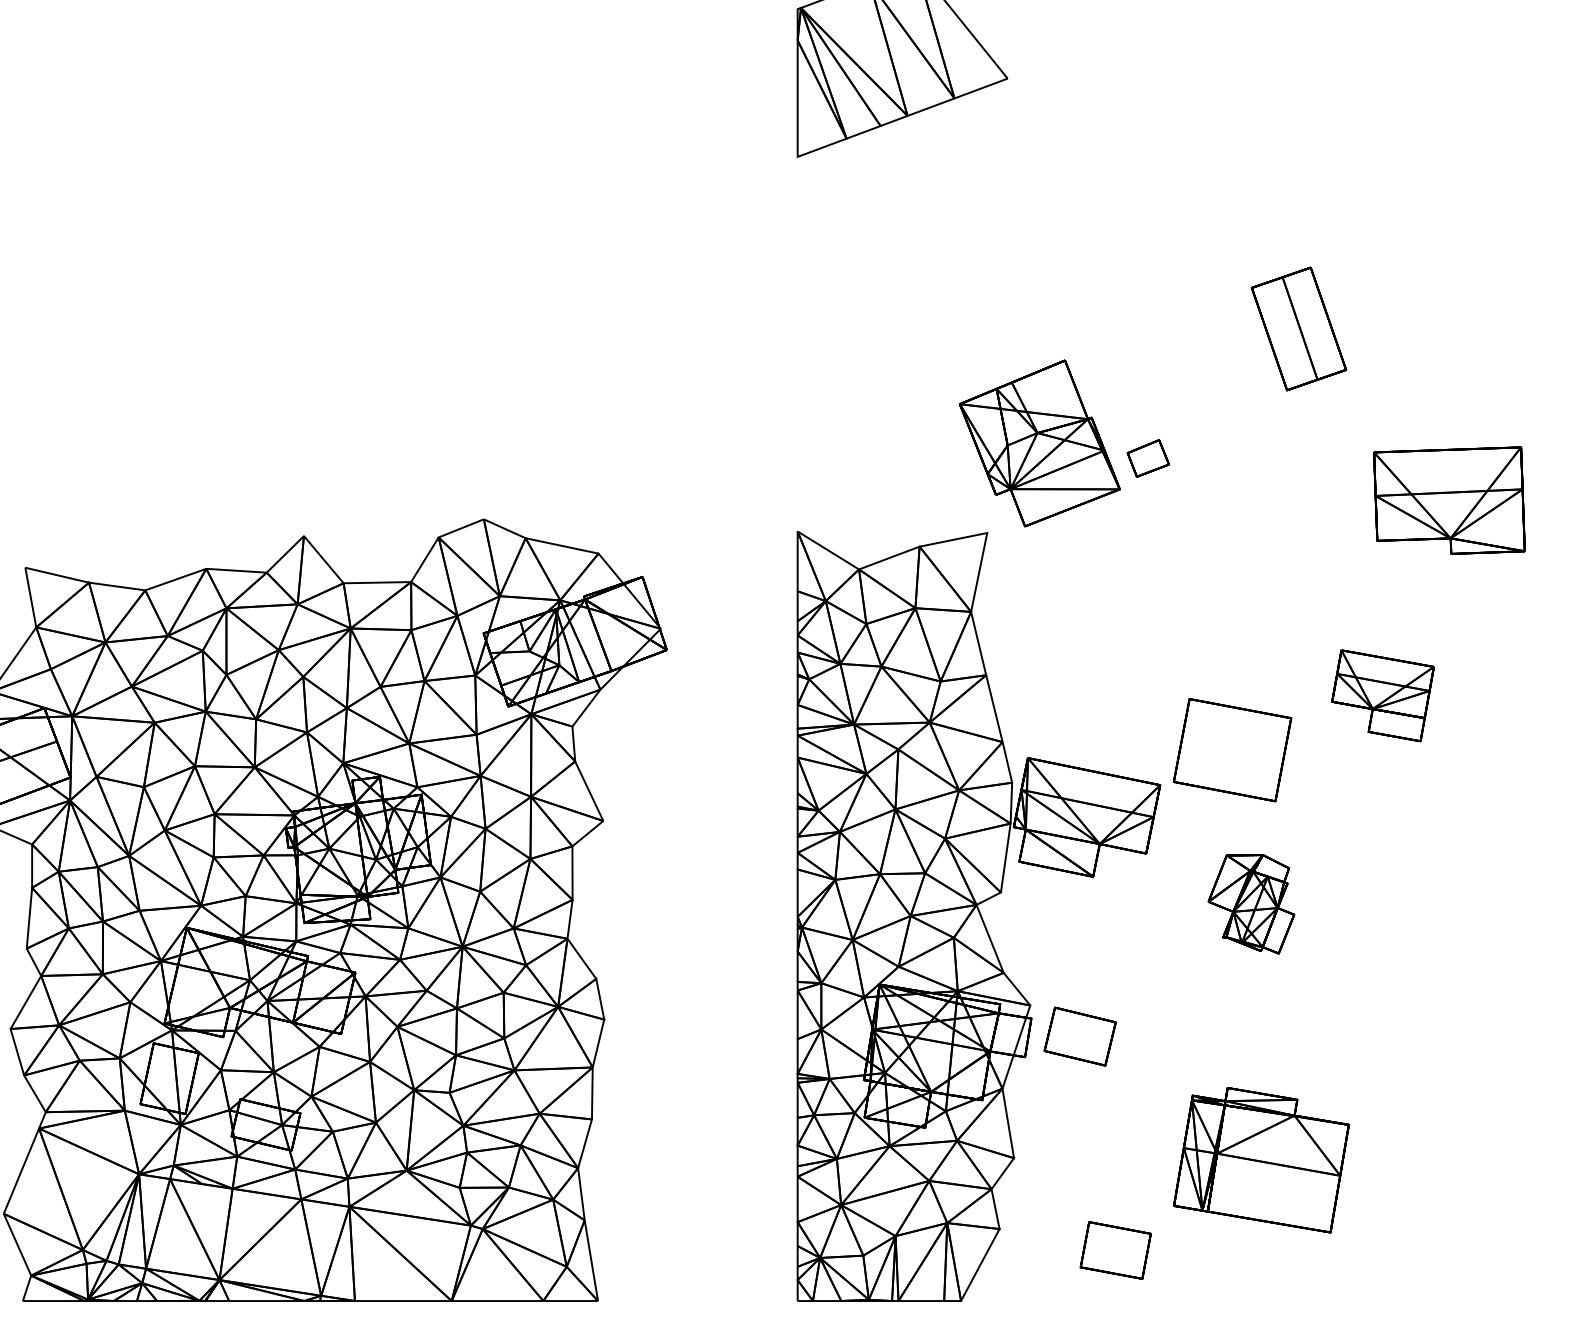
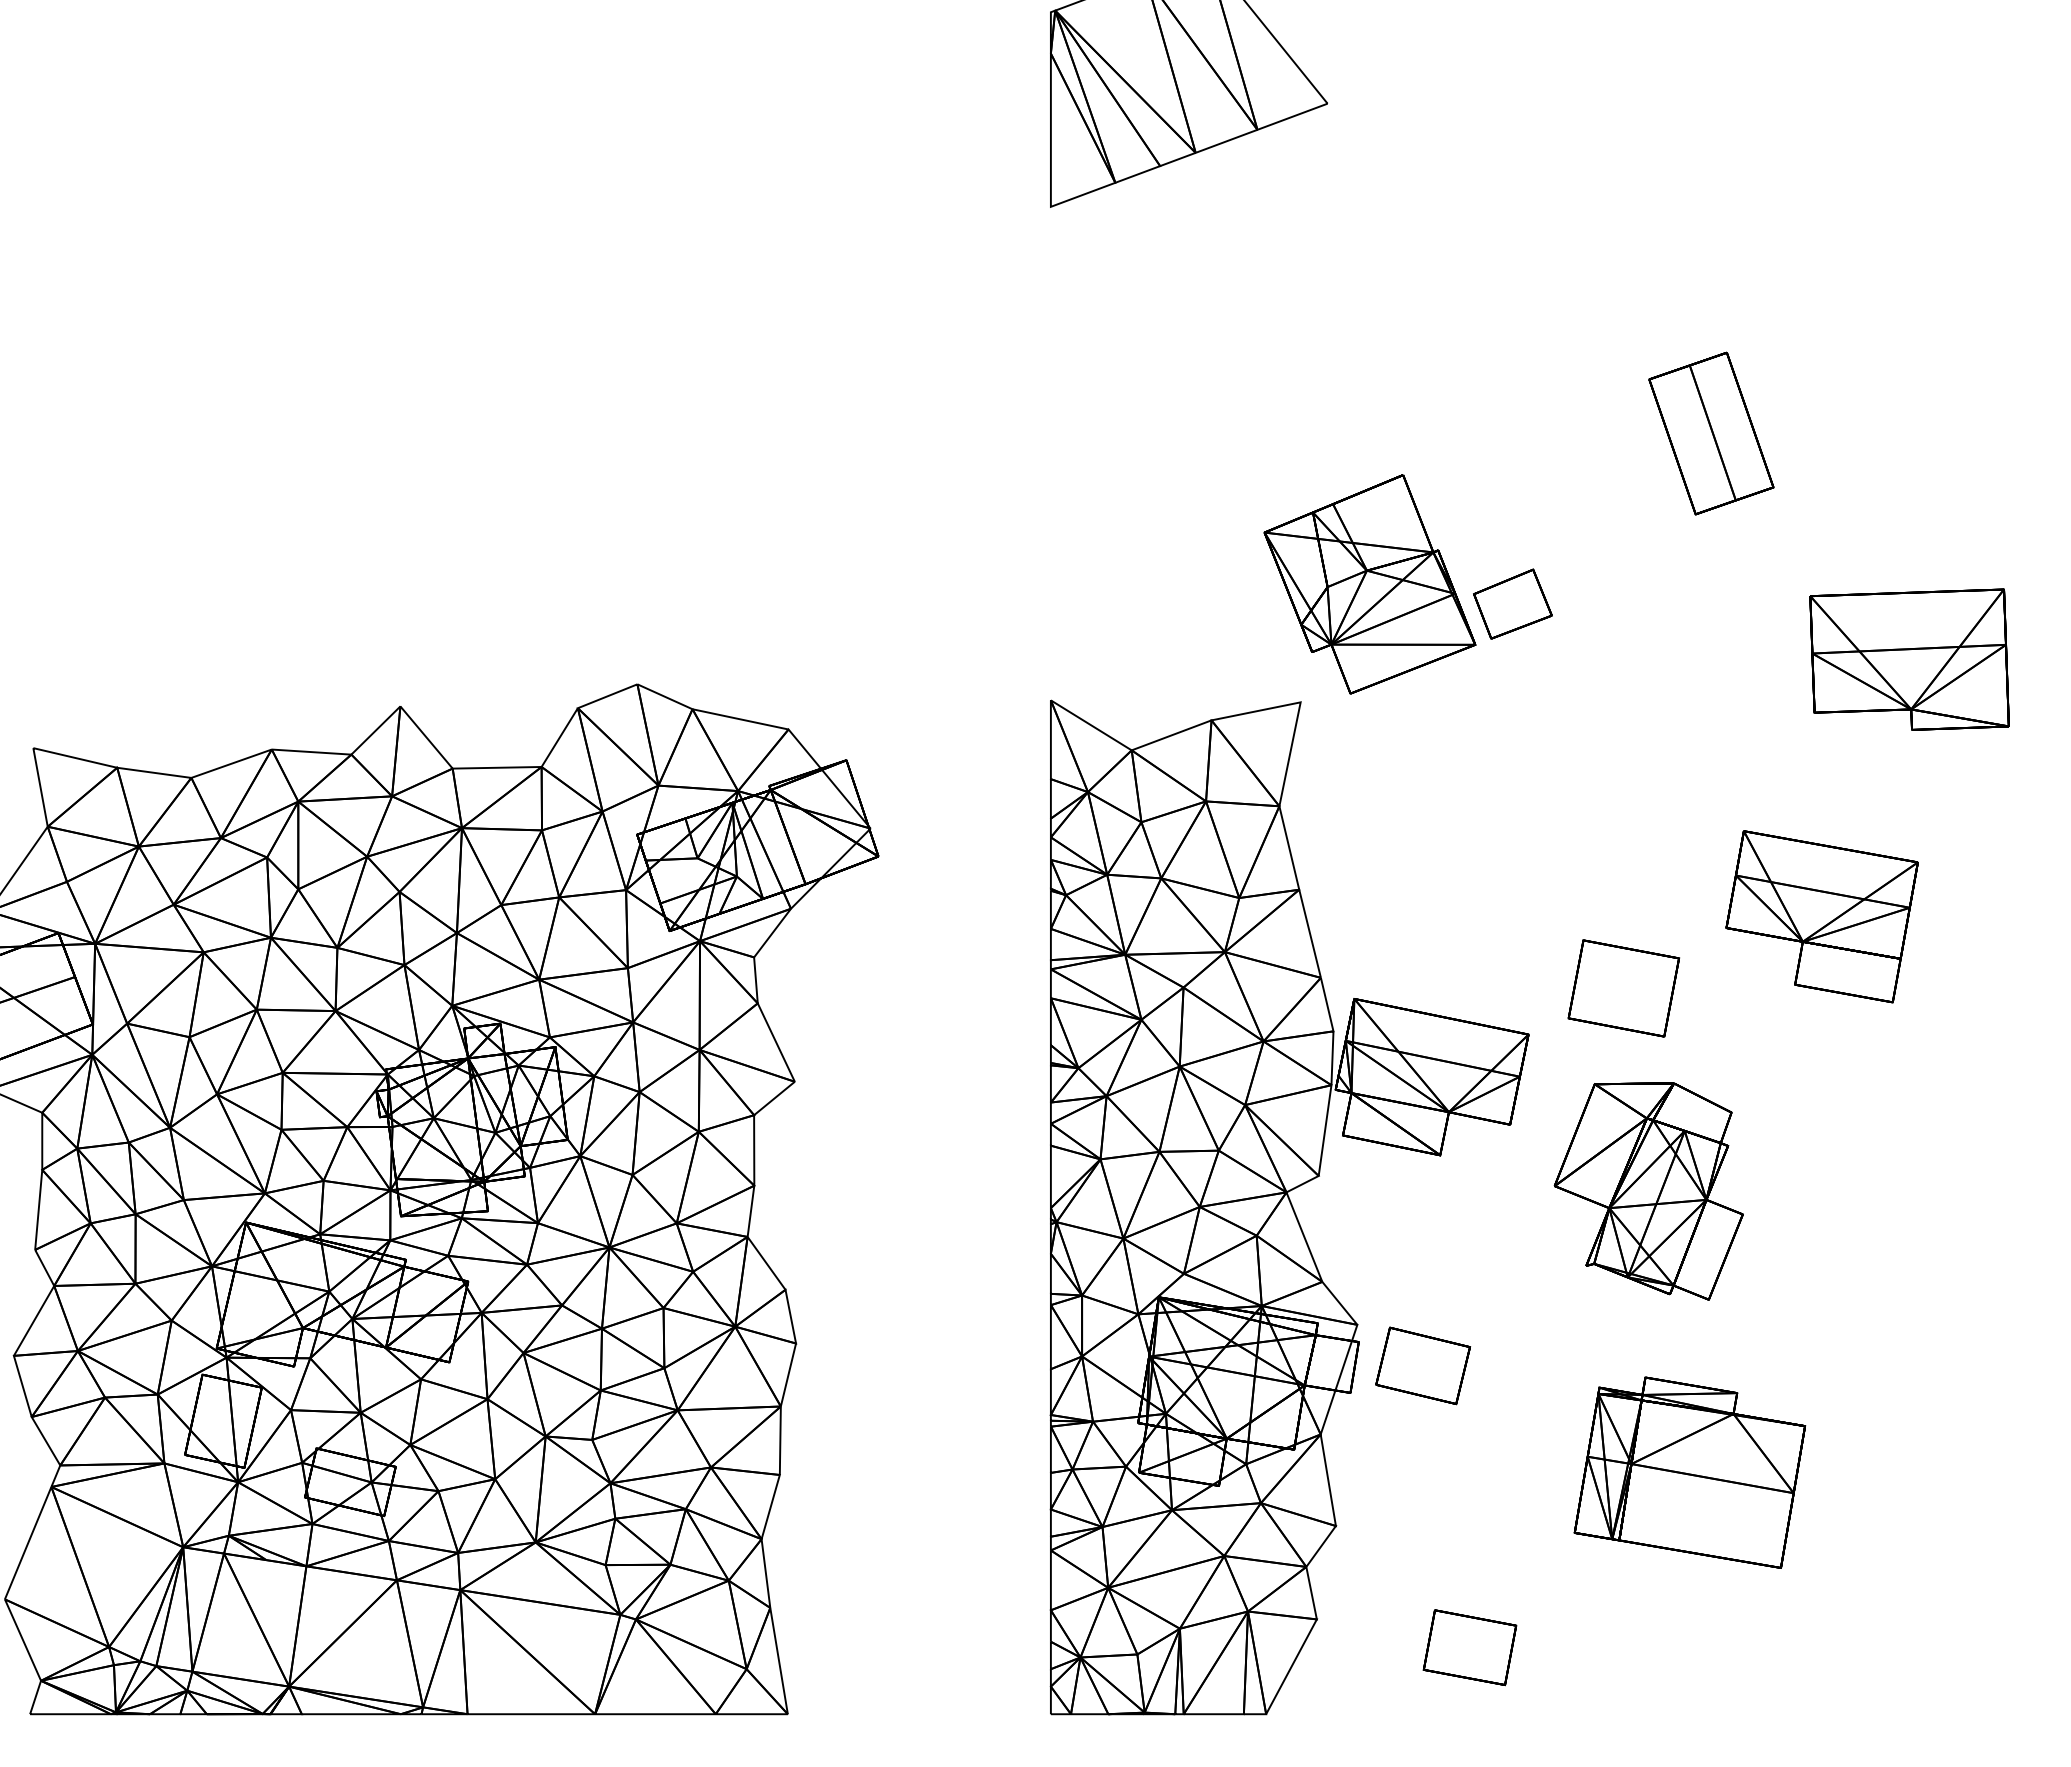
part: (1148, 457) -> (1512, 603), size x1.43
part: (1382, 695) -> (1821, 916), size x1.43
part: (1232, 750) -> (1623, 988), size x0.71
part: (1251, 904) -> (1648, 1191), size x1.67
part: (1261, 1160) -> (1689, 1472), moved

